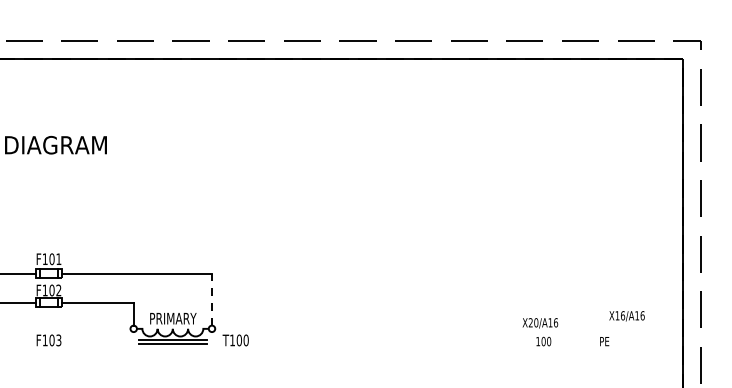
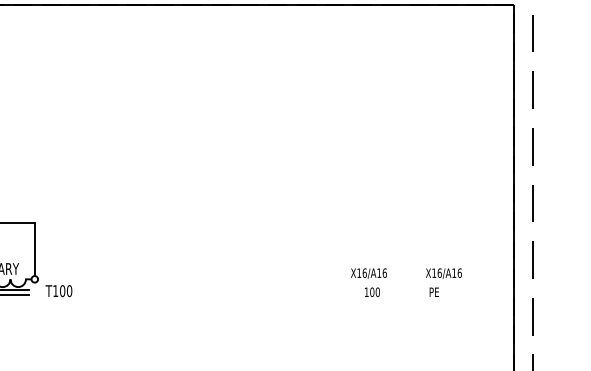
line: (212, 299) -> (35, 249), dashed -> solid
text: (626, 316) -> (443, 273), moved
text: (533, 322) -> (361, 272), X20/A16 -> X16/A16

